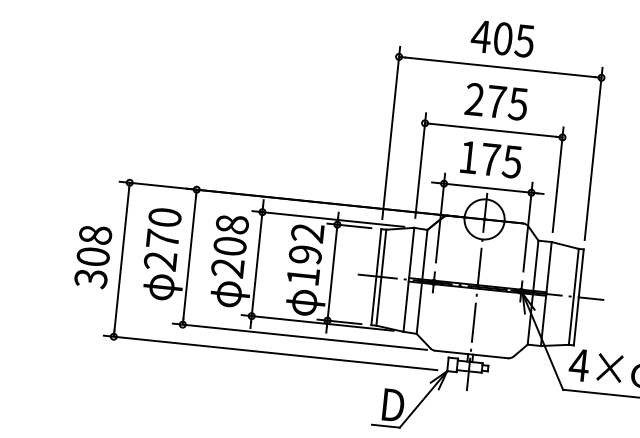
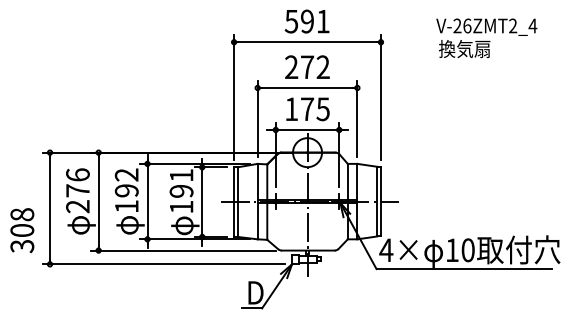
text: (501, 38) -> (306, 21), 405 -> 591
text: (517, 104) -> (322, 67), 275 -> 272
text: (164, 216) -> (77, 174), 270 -> 276
text: (307, 233) -> (181, 175), 192 -> 191
text: (229, 245) -> (126, 190), 208 -> 192
text: (93, 256) -> (22, 230), moved

